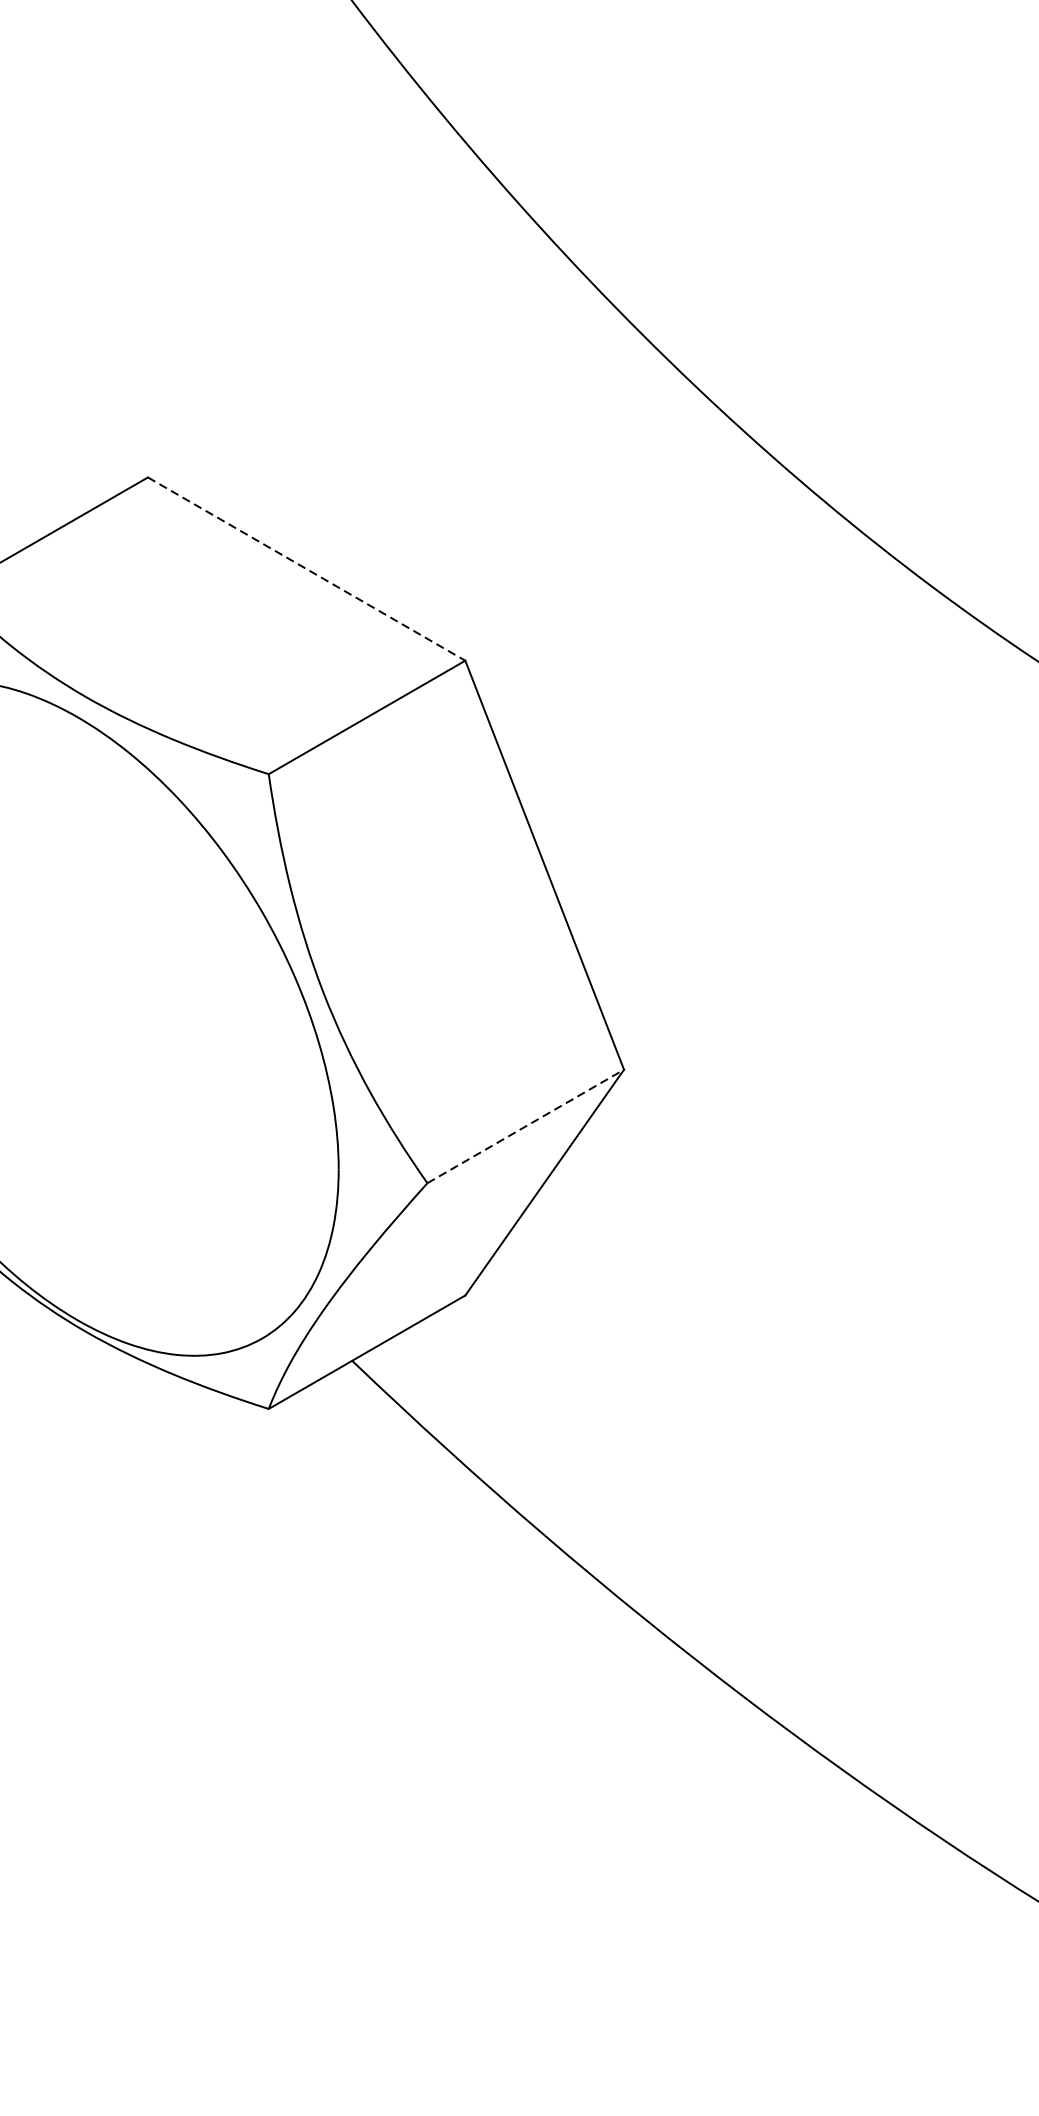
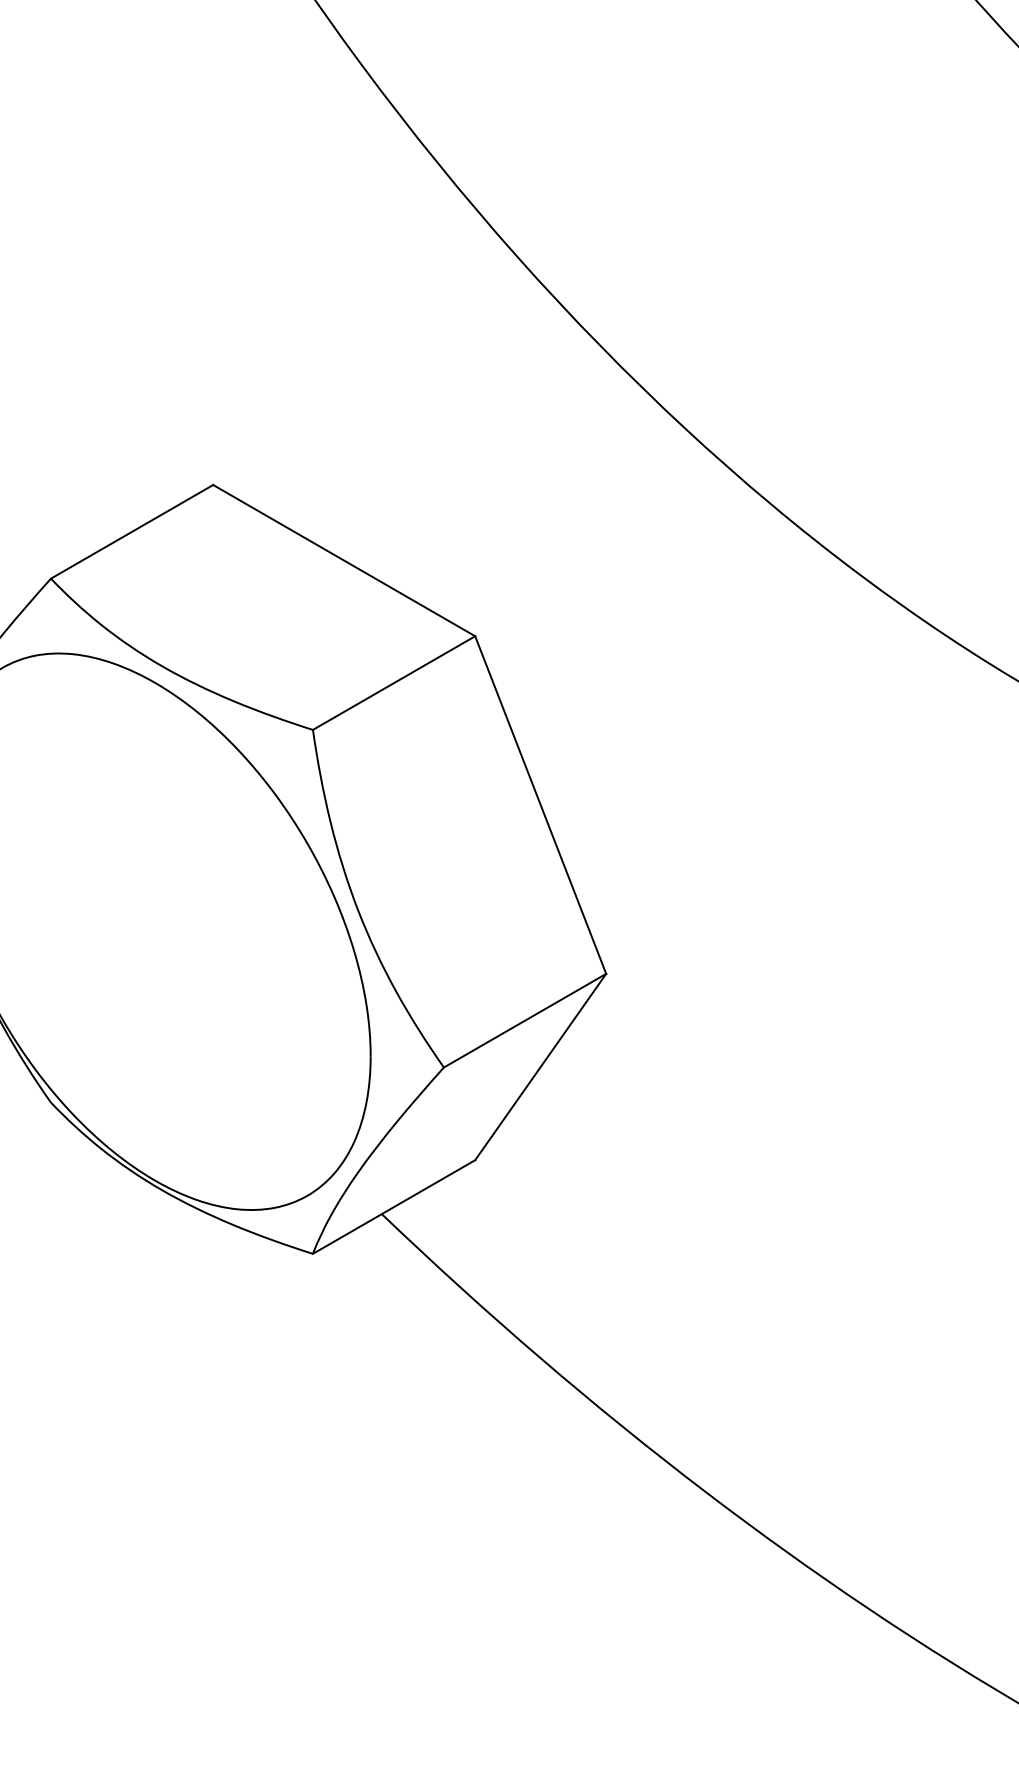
line: (306, 568) -> (344, 560), dashed -> solid
line: (526, 1126) -> (525, 1020), dashed -> solid

